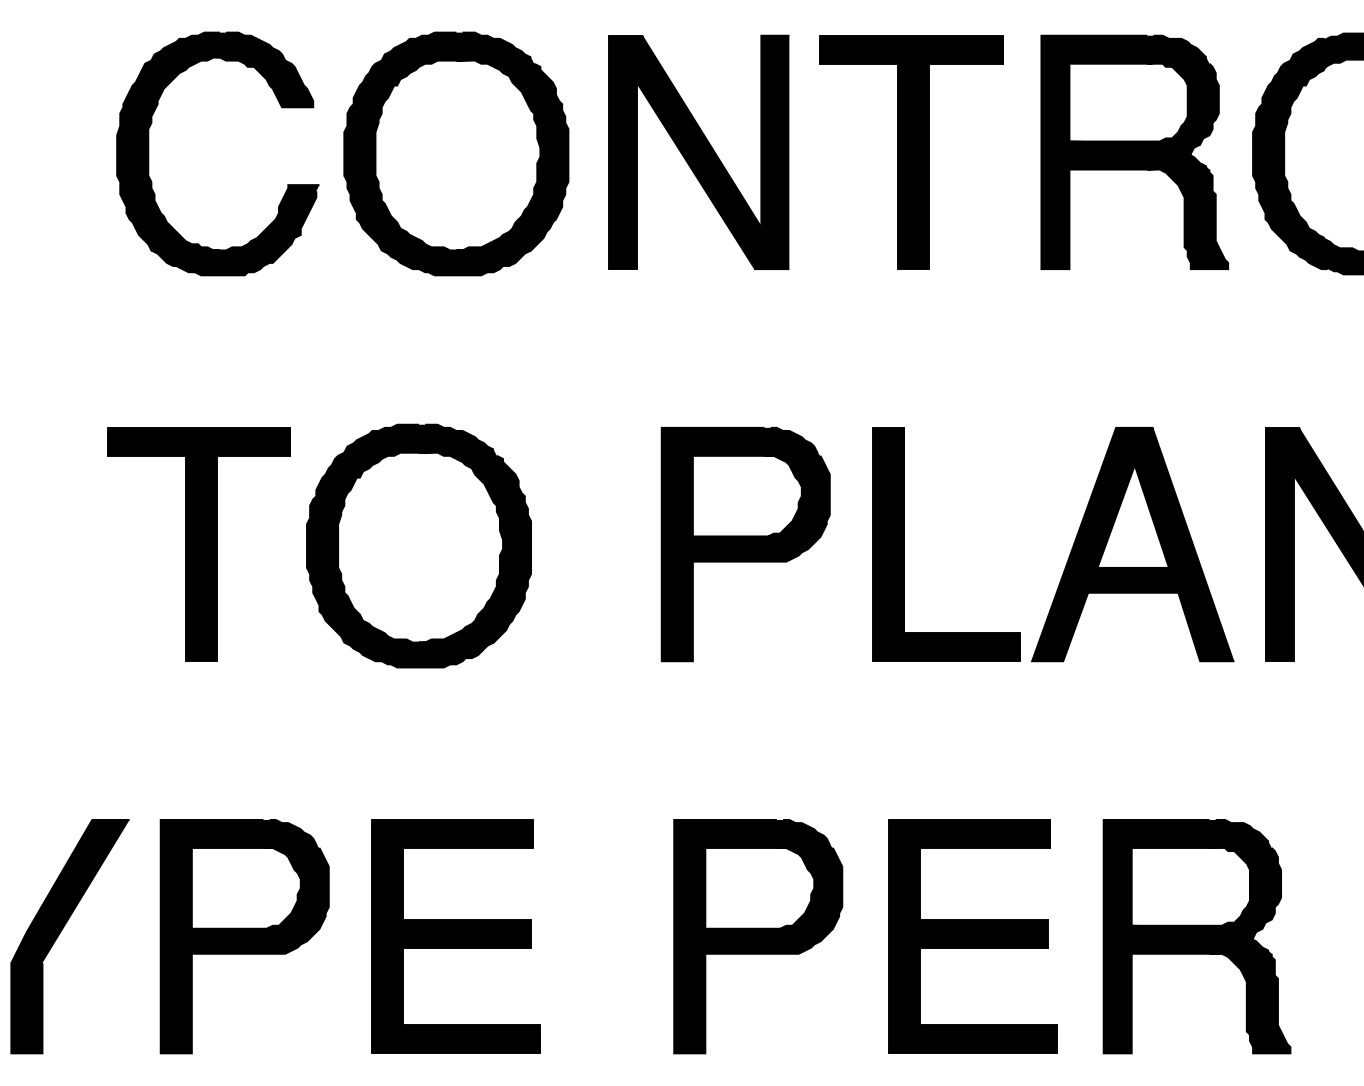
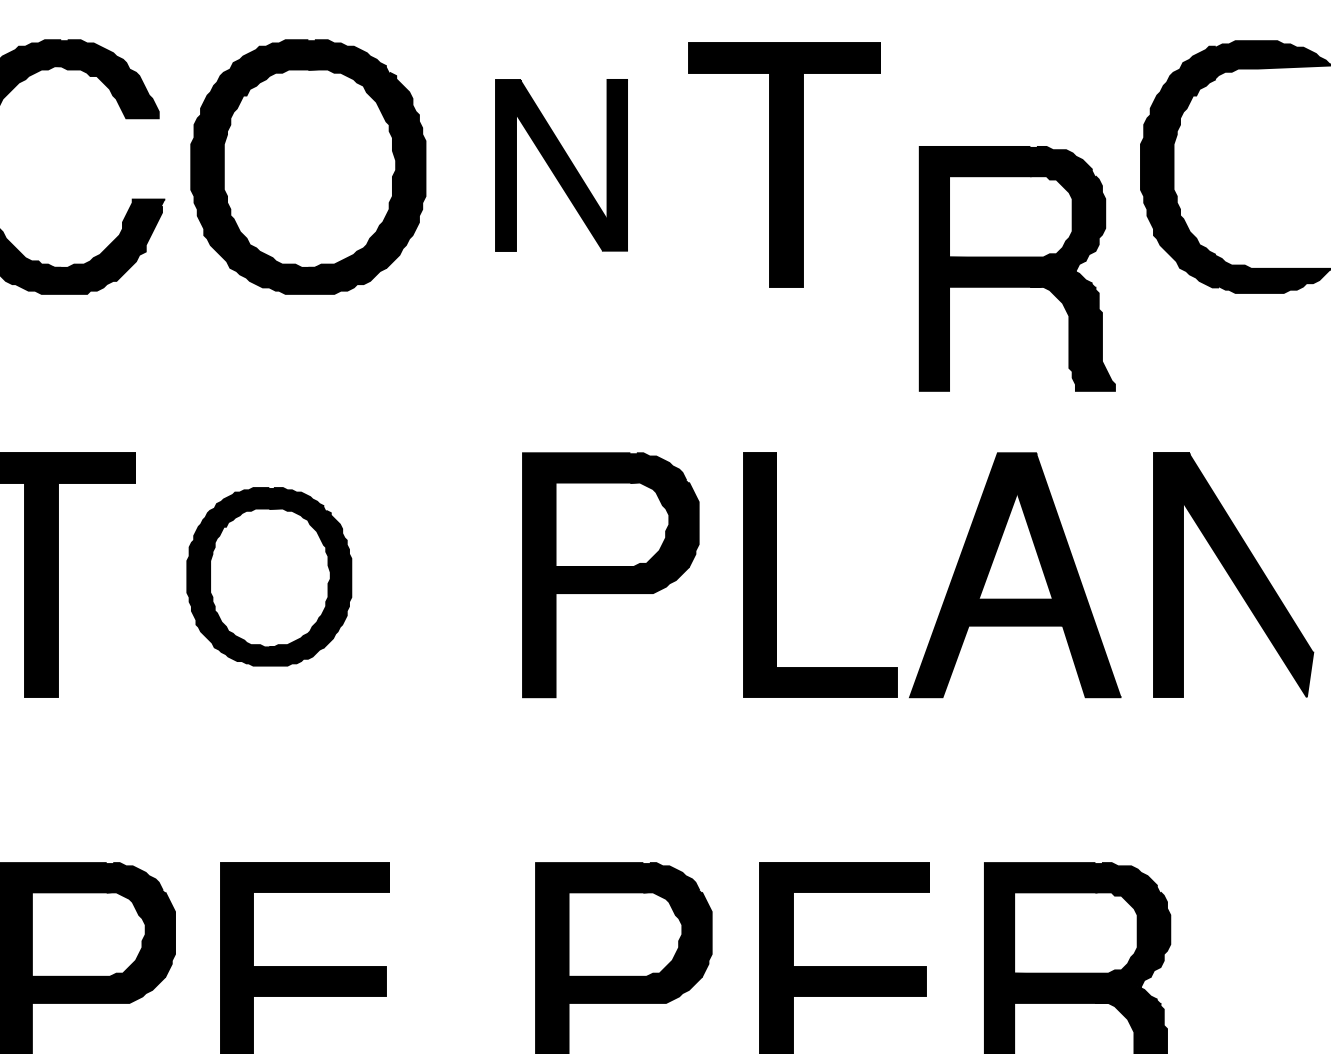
part: (698, 151) -> (561, 164), size x0.7
part: (1134, 151) -> (1017, 267), moved
part: (418, 545) -> (268, 576), size x0.7

